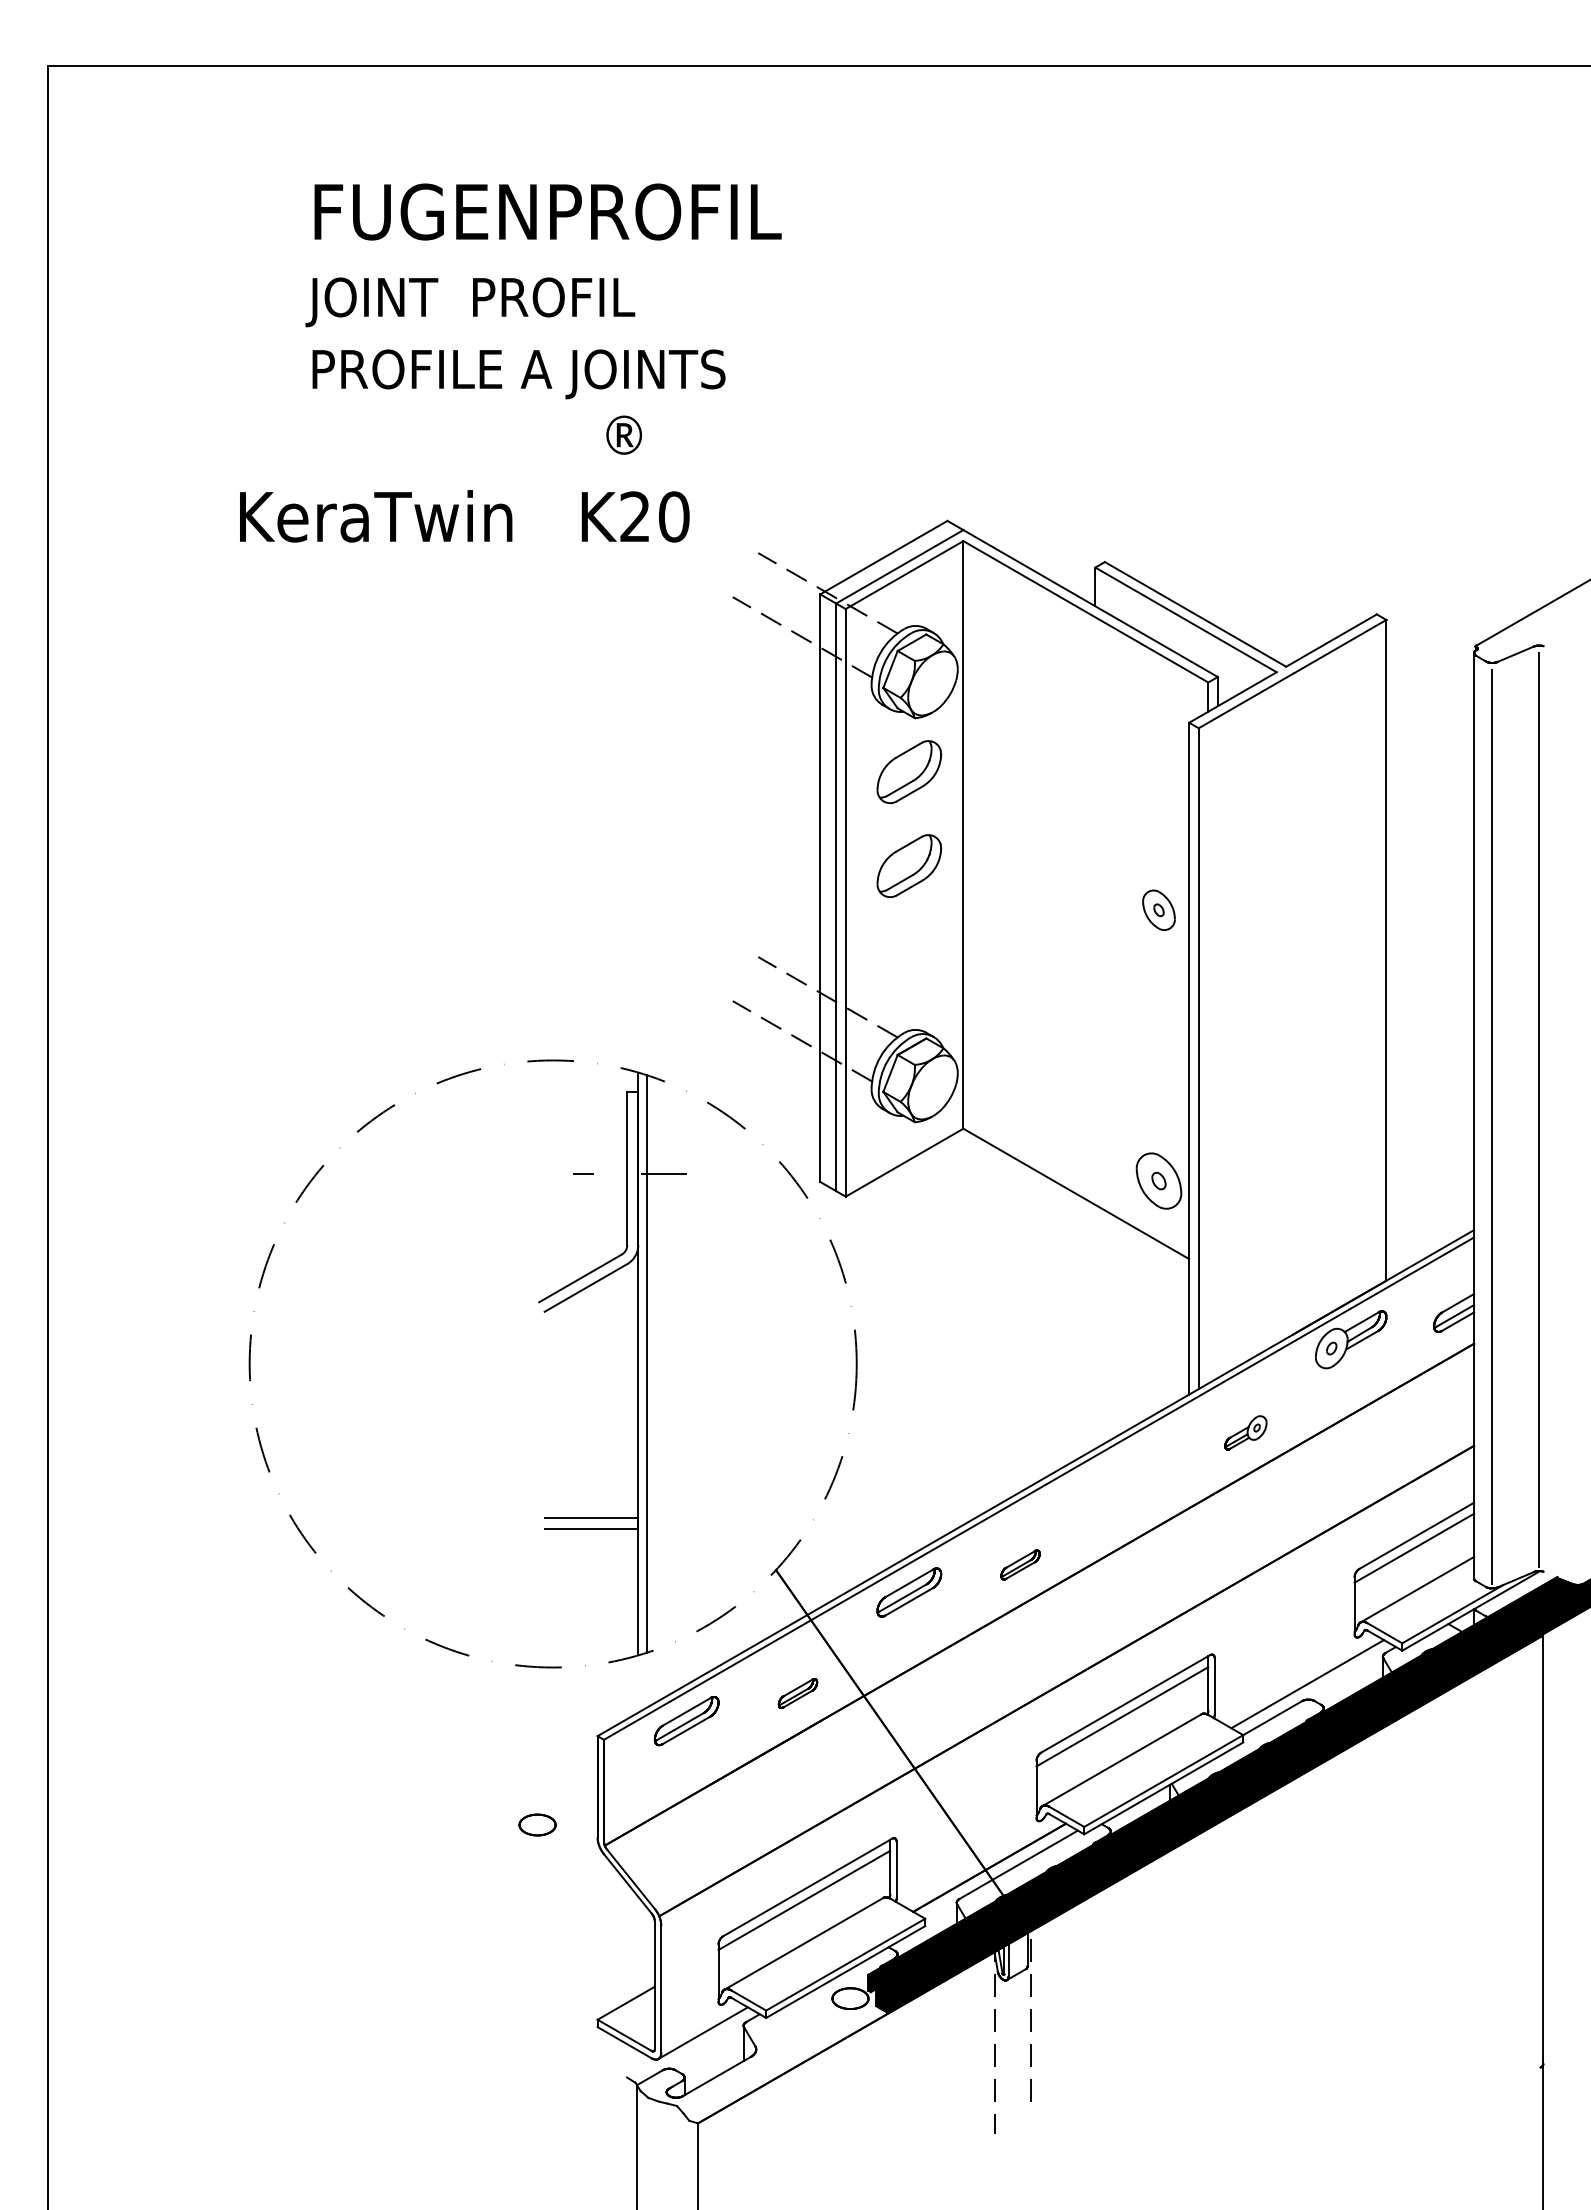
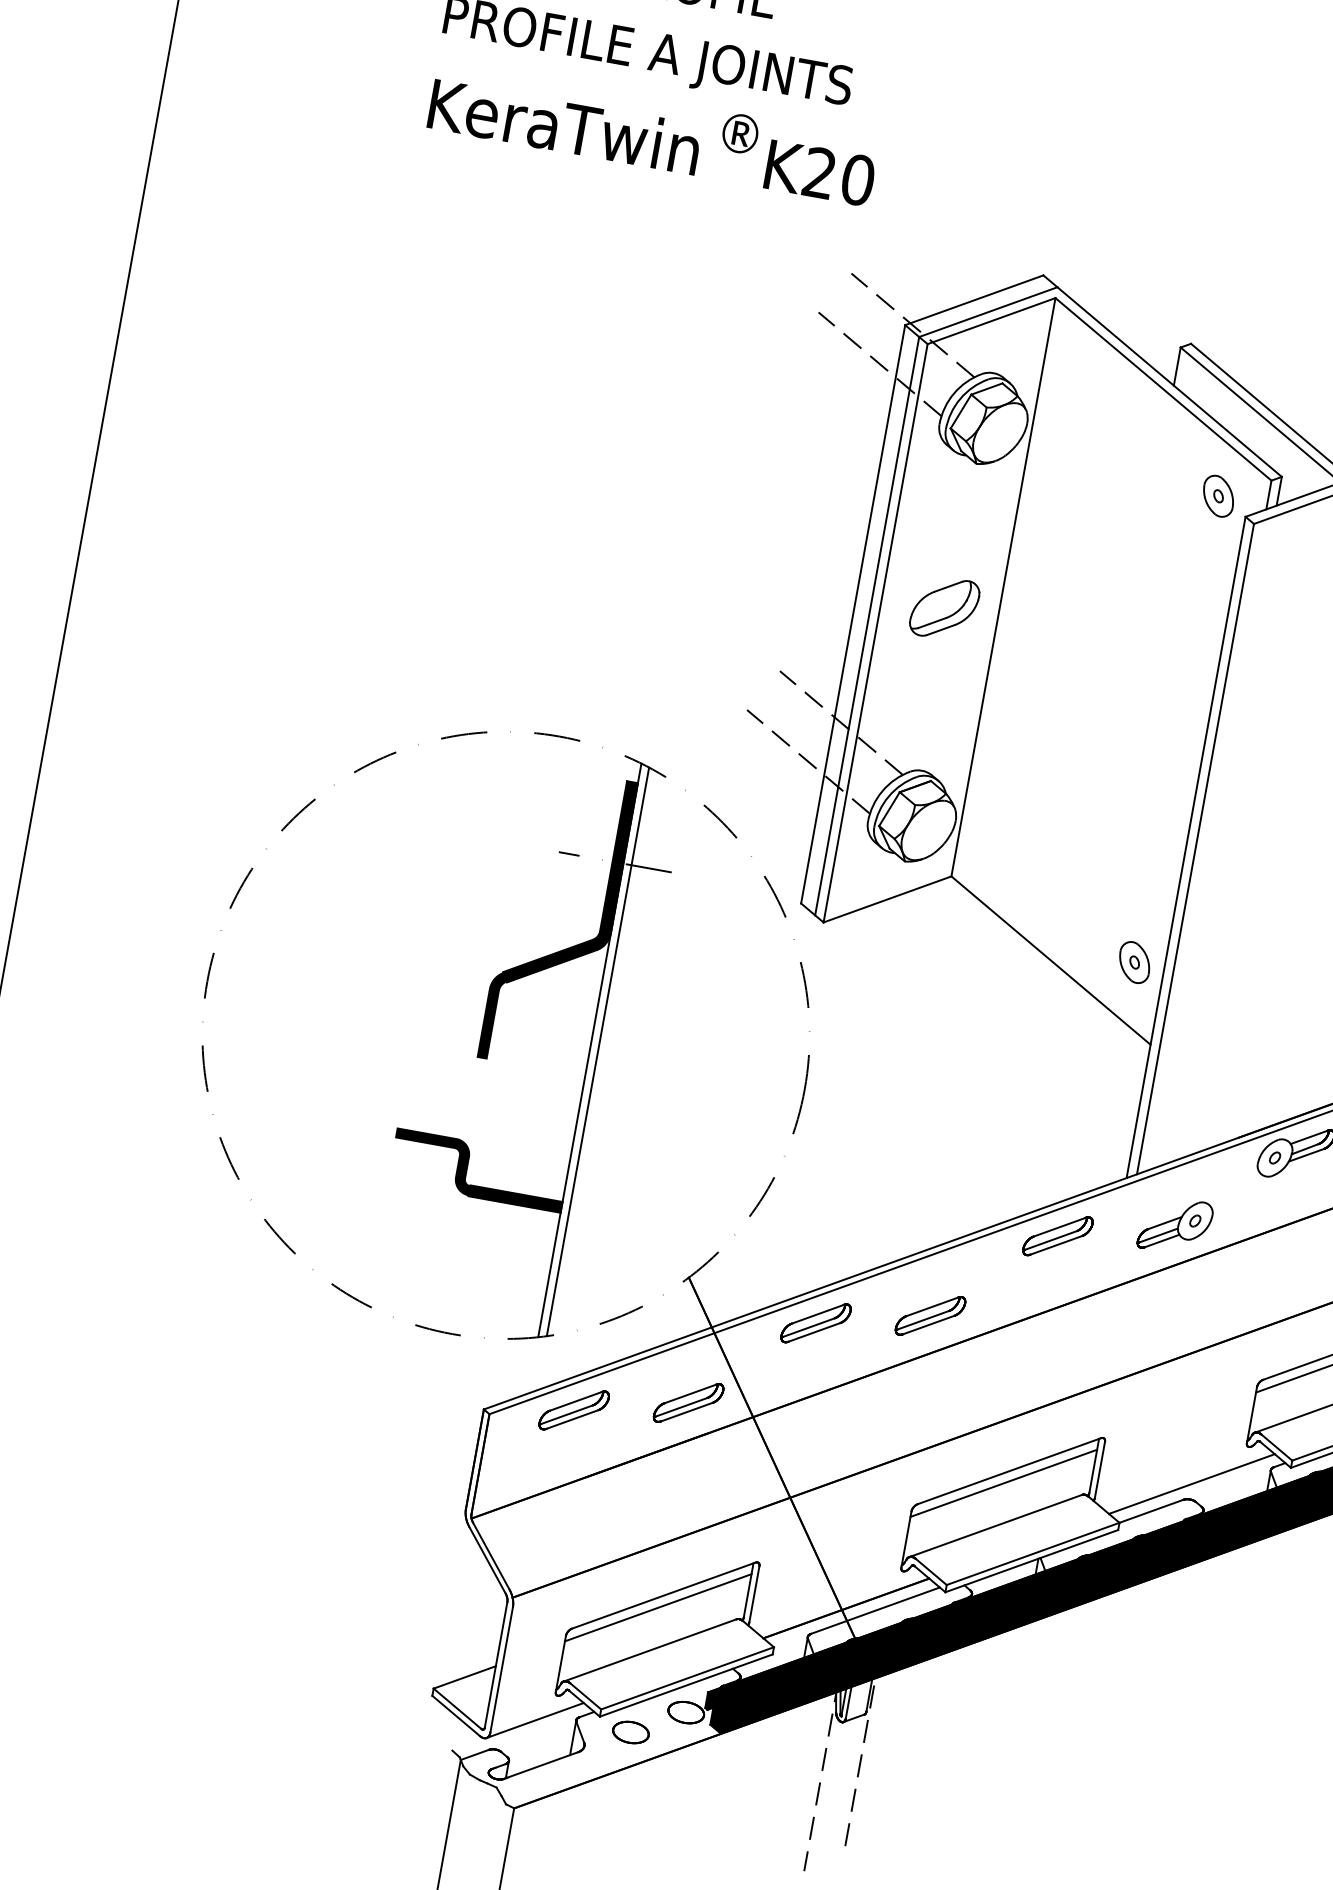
text: (464, 516) -> (651, 142), moved
part: (909, 771) -> (961, 515), removed
part: (1158, 909) -> (1218, 495), moved
part: (1158, 1180) -> (1134, 961), size x0.71
fill: (583, 1241) -> (557, 920), added
part: (1245, 1432) -> (1175, 1225), size x1.67
part: (1131, 1463) -> (1057, 1235), added
fill: (550, 1501) -> (479, 1170), added
part: (1020, 1564) -> (930, 1315), size x1.67
part: (797, 1693) -> (688, 1402), size x1.67
part: (537, 1824) -> (630, 1731), moved

